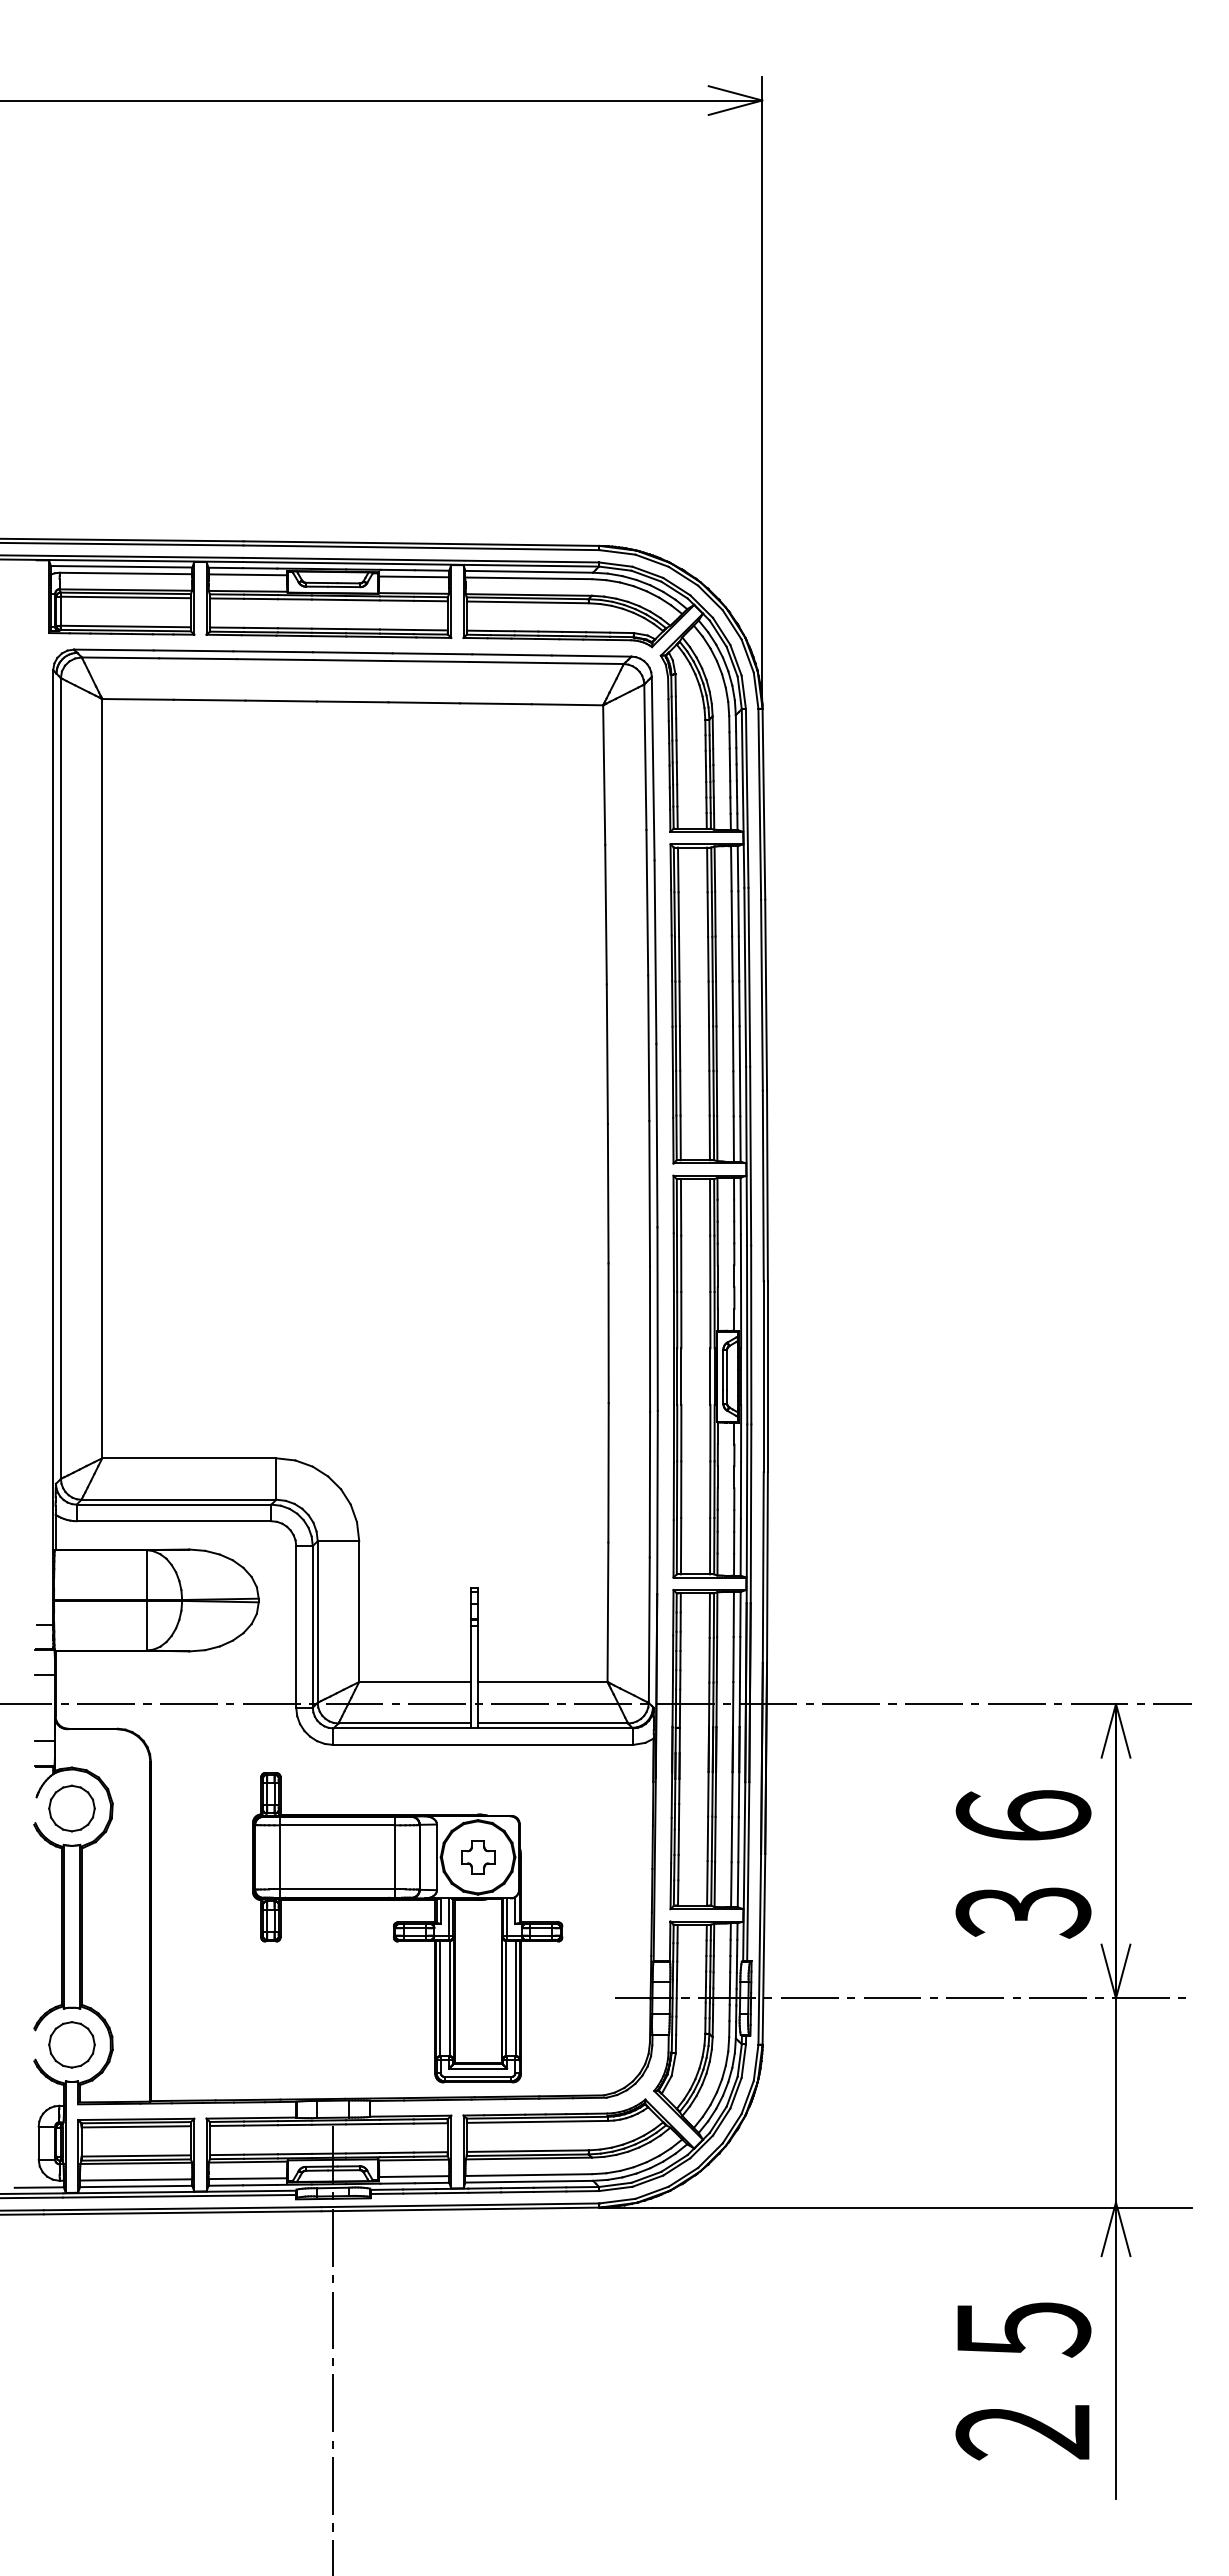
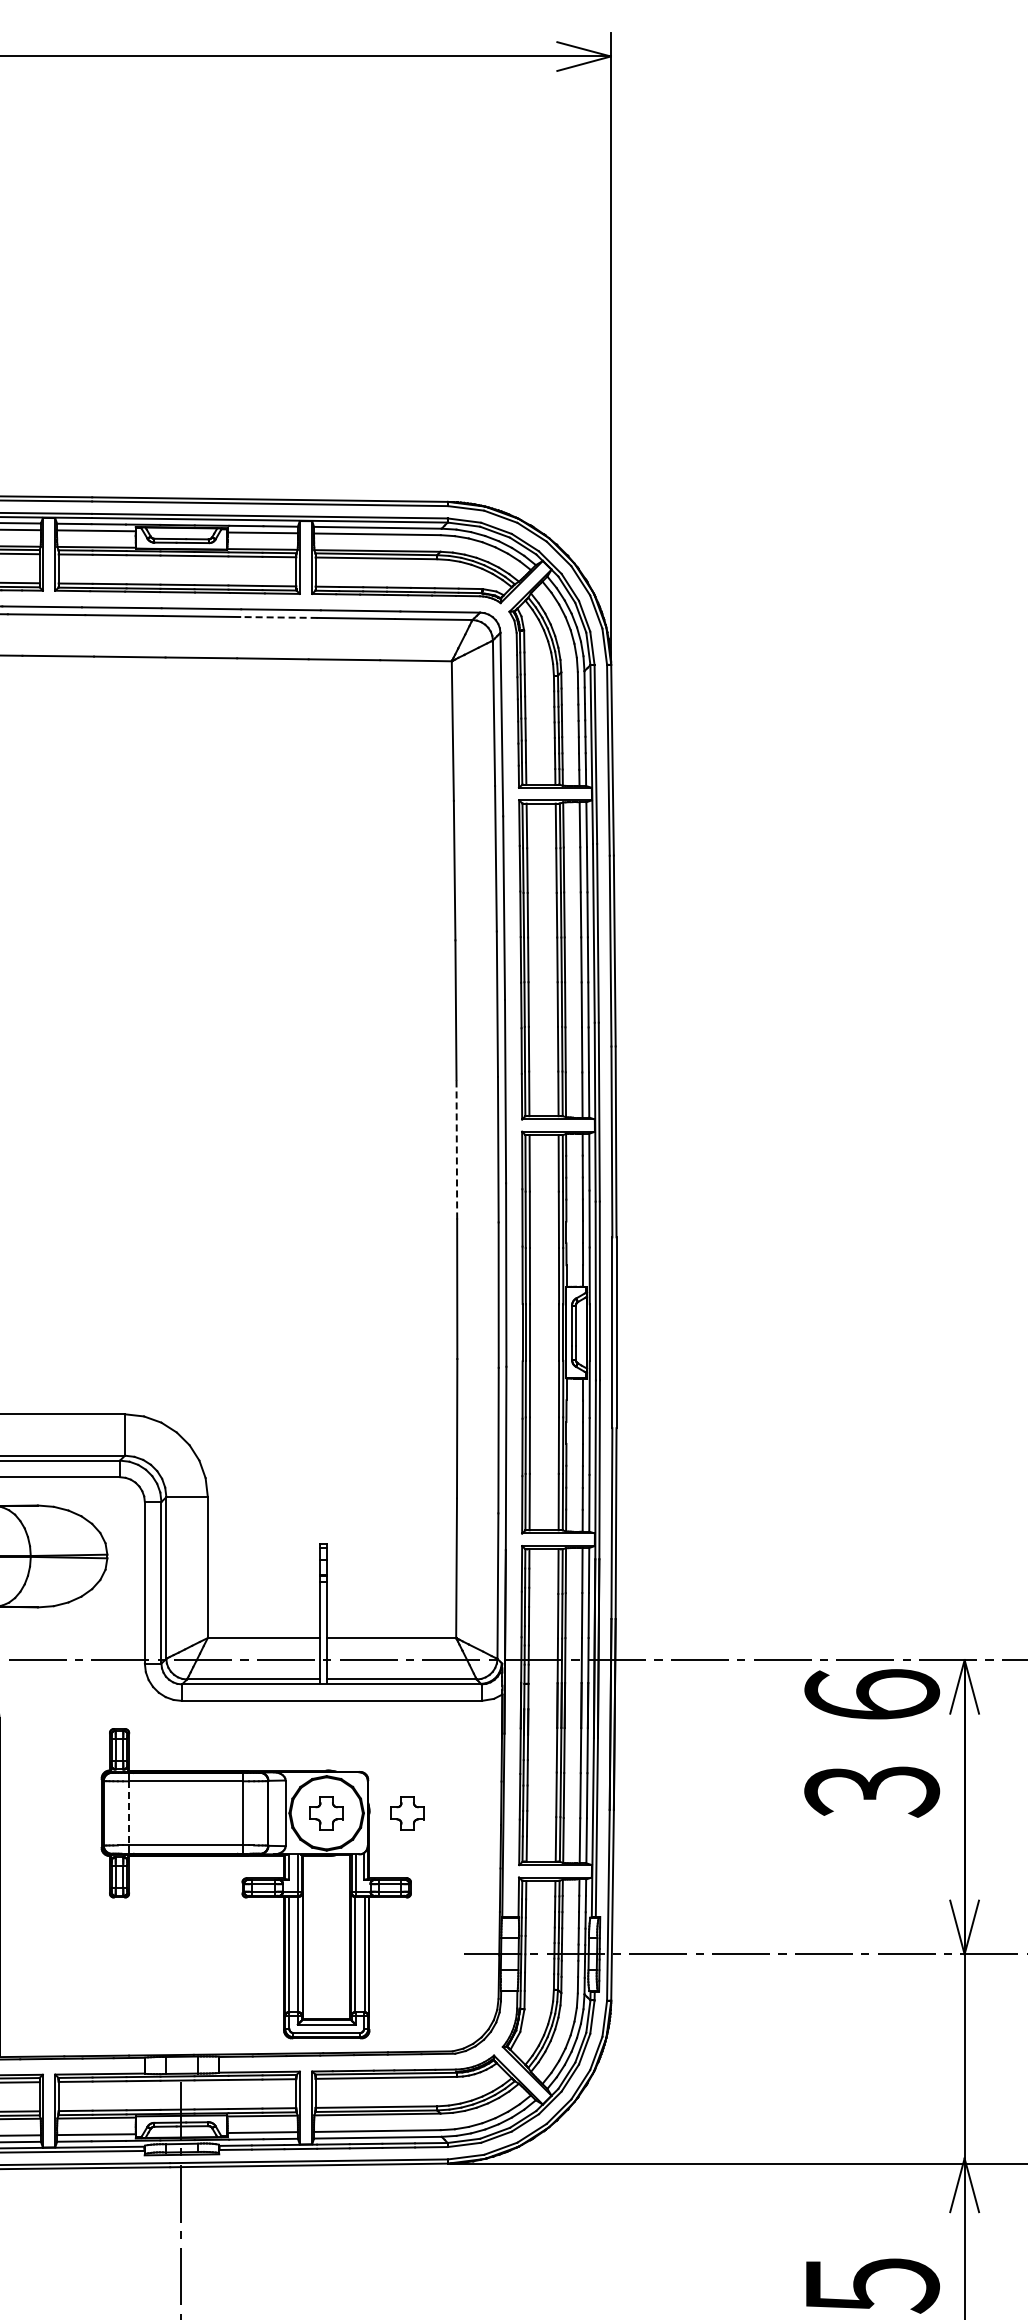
line: (430, 661) -> (279, 617), solid -> dashed
line: (608, 1193) -> (457, 1149), solid -> dashed
line: (279, 1857) -> (128, 1813), solid -> dashed
part: (559, 1857) -> (408, 1813), added
text: (1023, 1864) -> (872, 1743), moved

